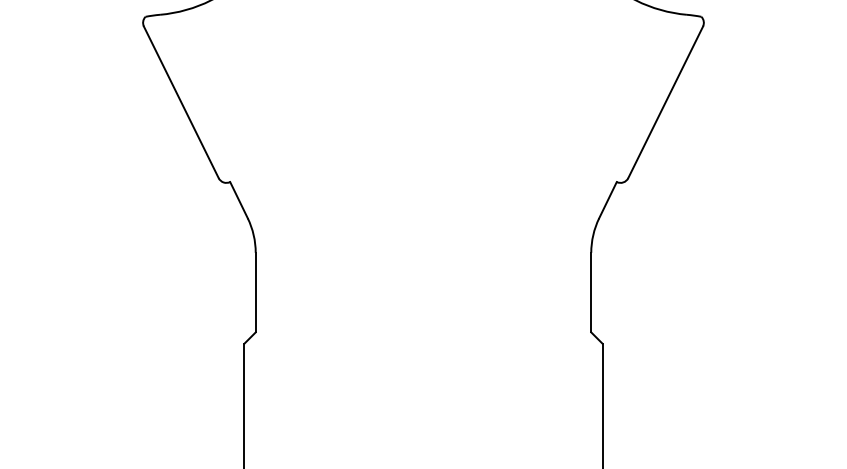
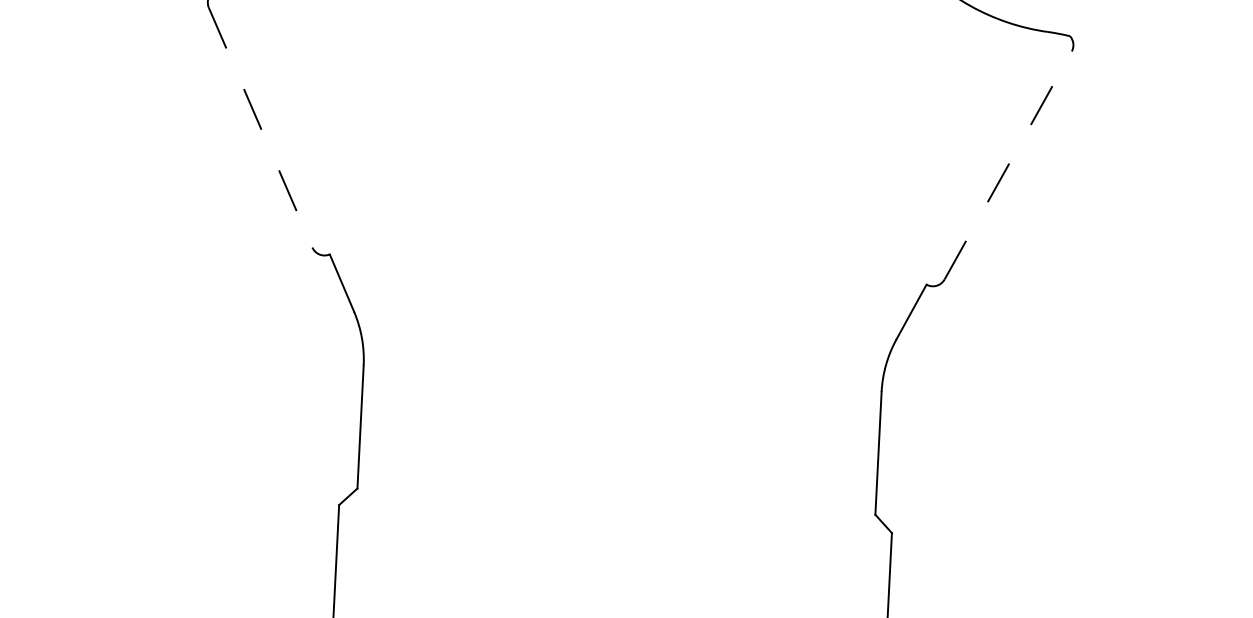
line: (665, 101) -> (1008, 164), solid -> dashed
line: (181, 102) -> (260, 127), solid -> dashed

